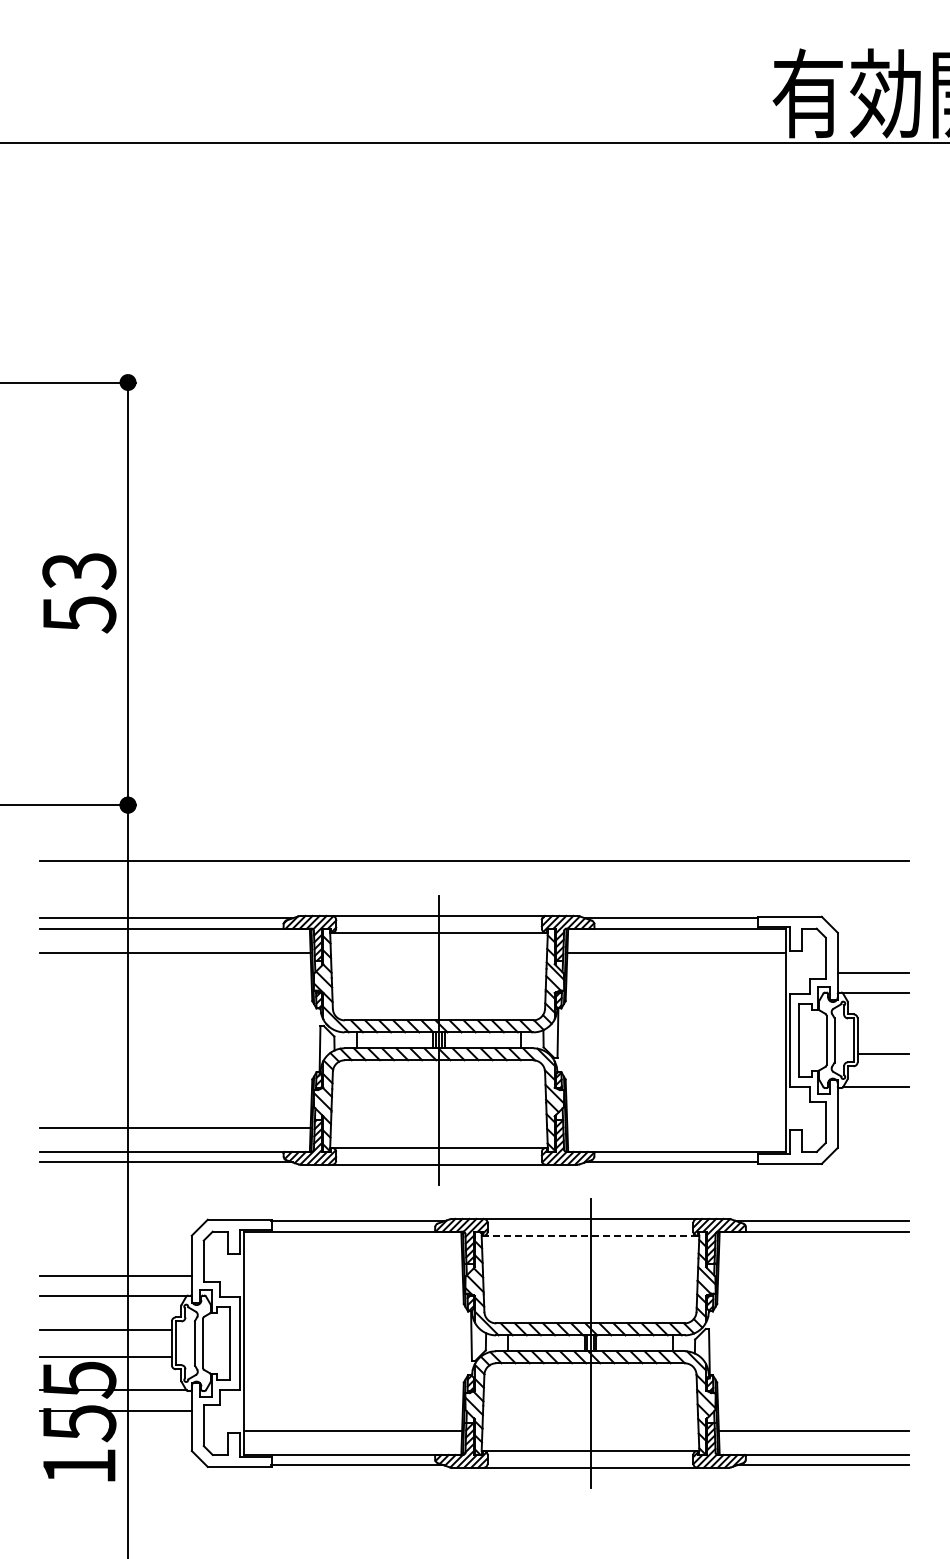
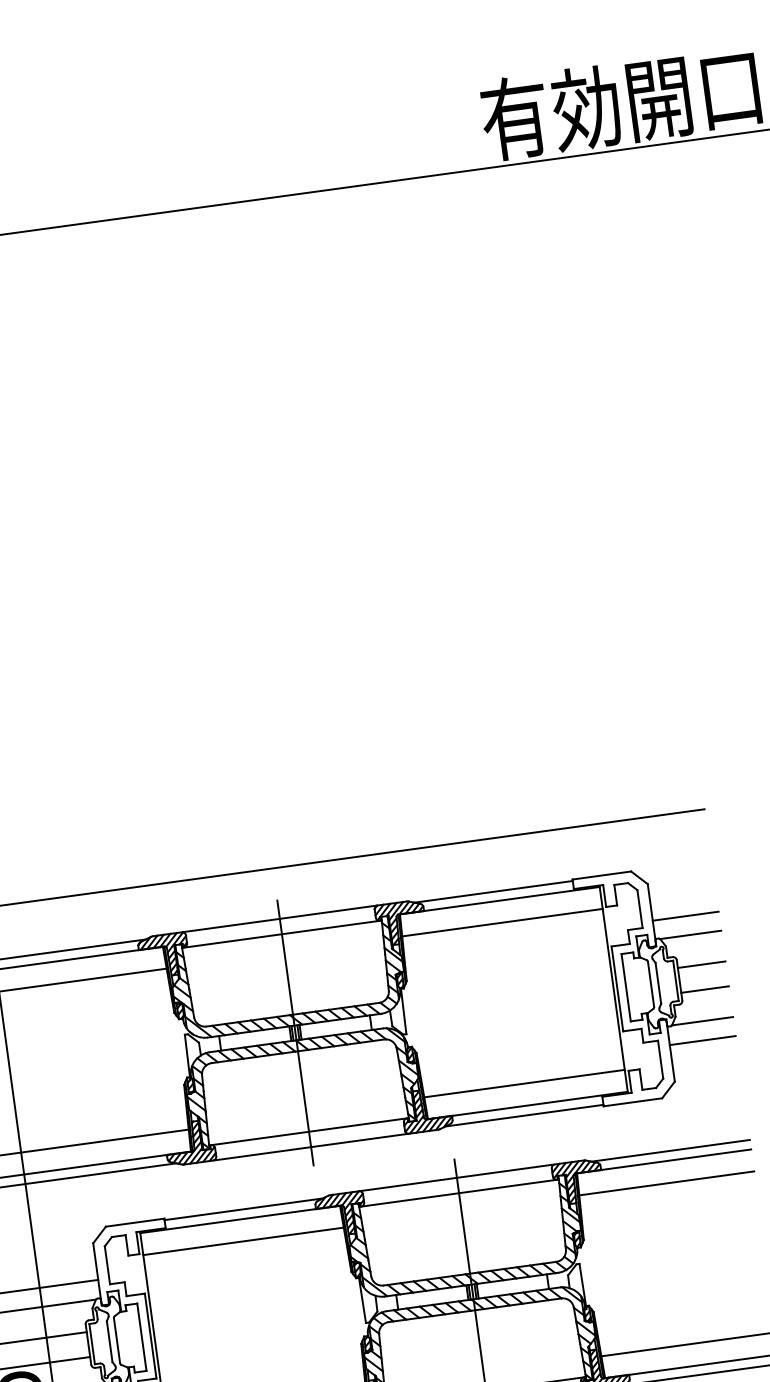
line: (883, 1026) -> (701, 964), added
line: (873, 1108) -> (702, 1040), added
line: (676, 1128) -> (524, 1084), added
line: (590, 1235) -> (459, 1193), dashed -> solid
line: (352, 1255) -> (243, 1241), added
line: (813, 1255) -> (666, 1183), added

